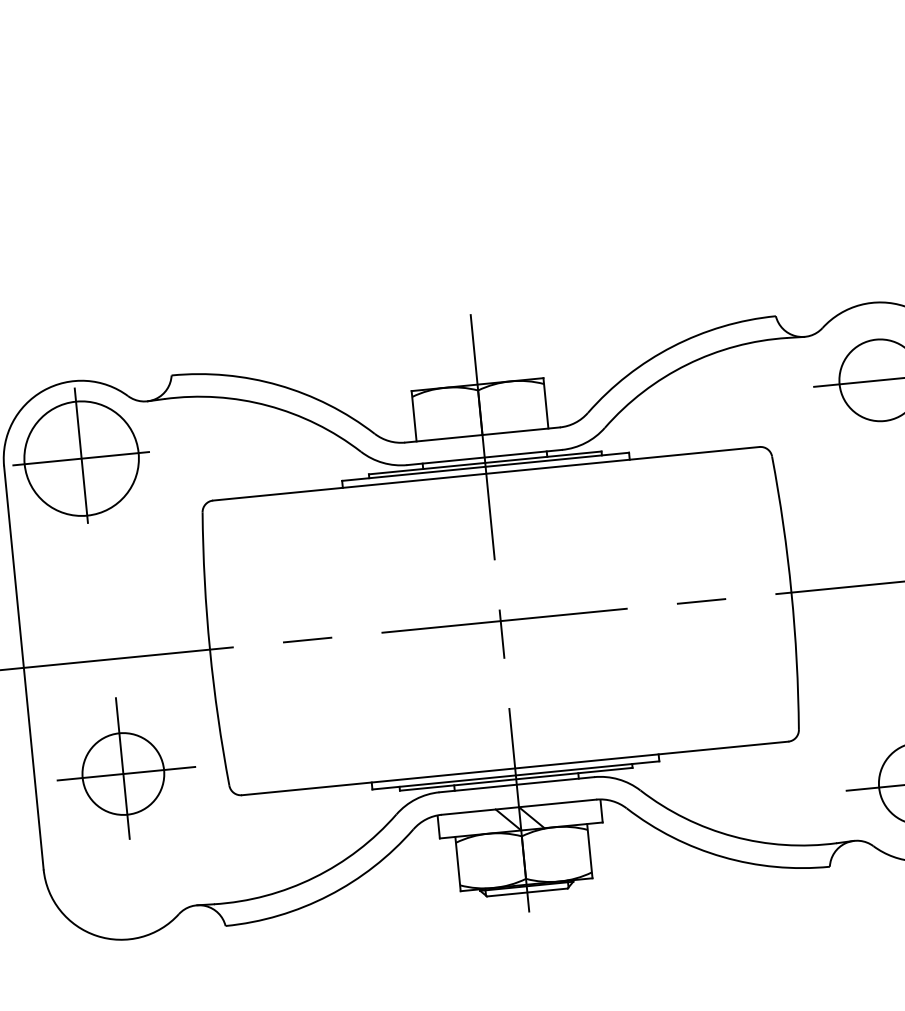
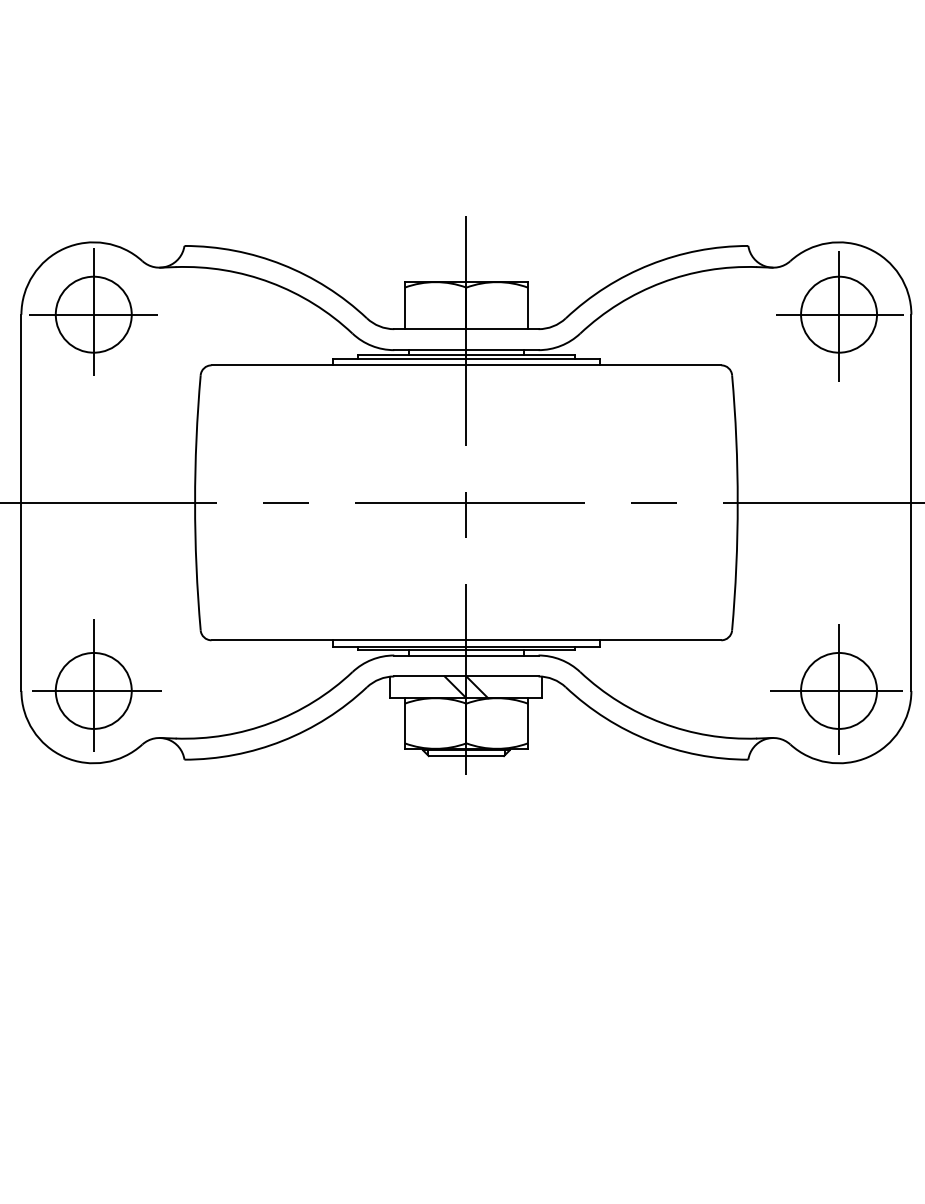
line: (880, 382) -> (839, 316), added
circle: (81, 458) -> (93, 314), size x0.71
part: (125, 767) -> (96, 685), moved

